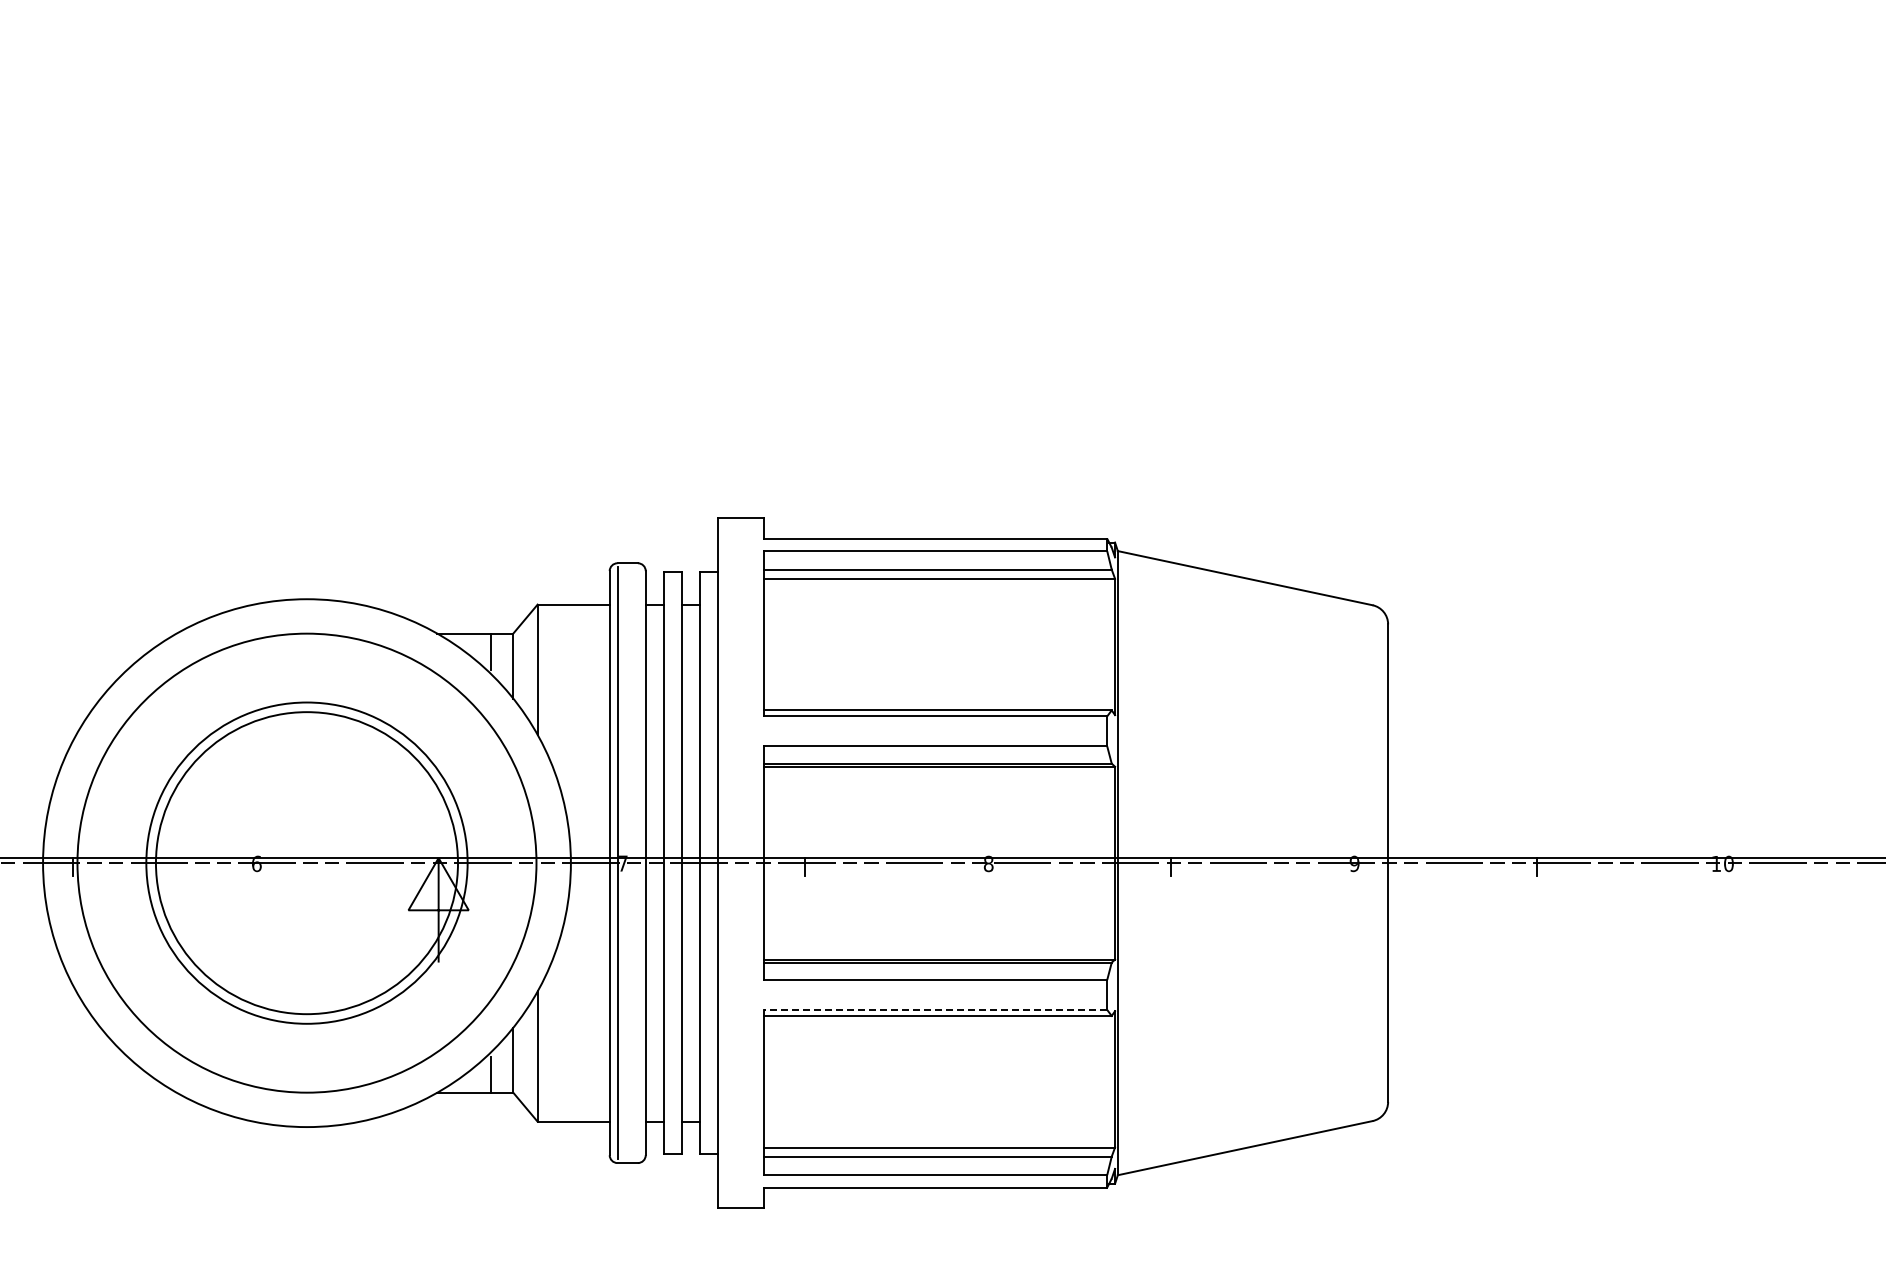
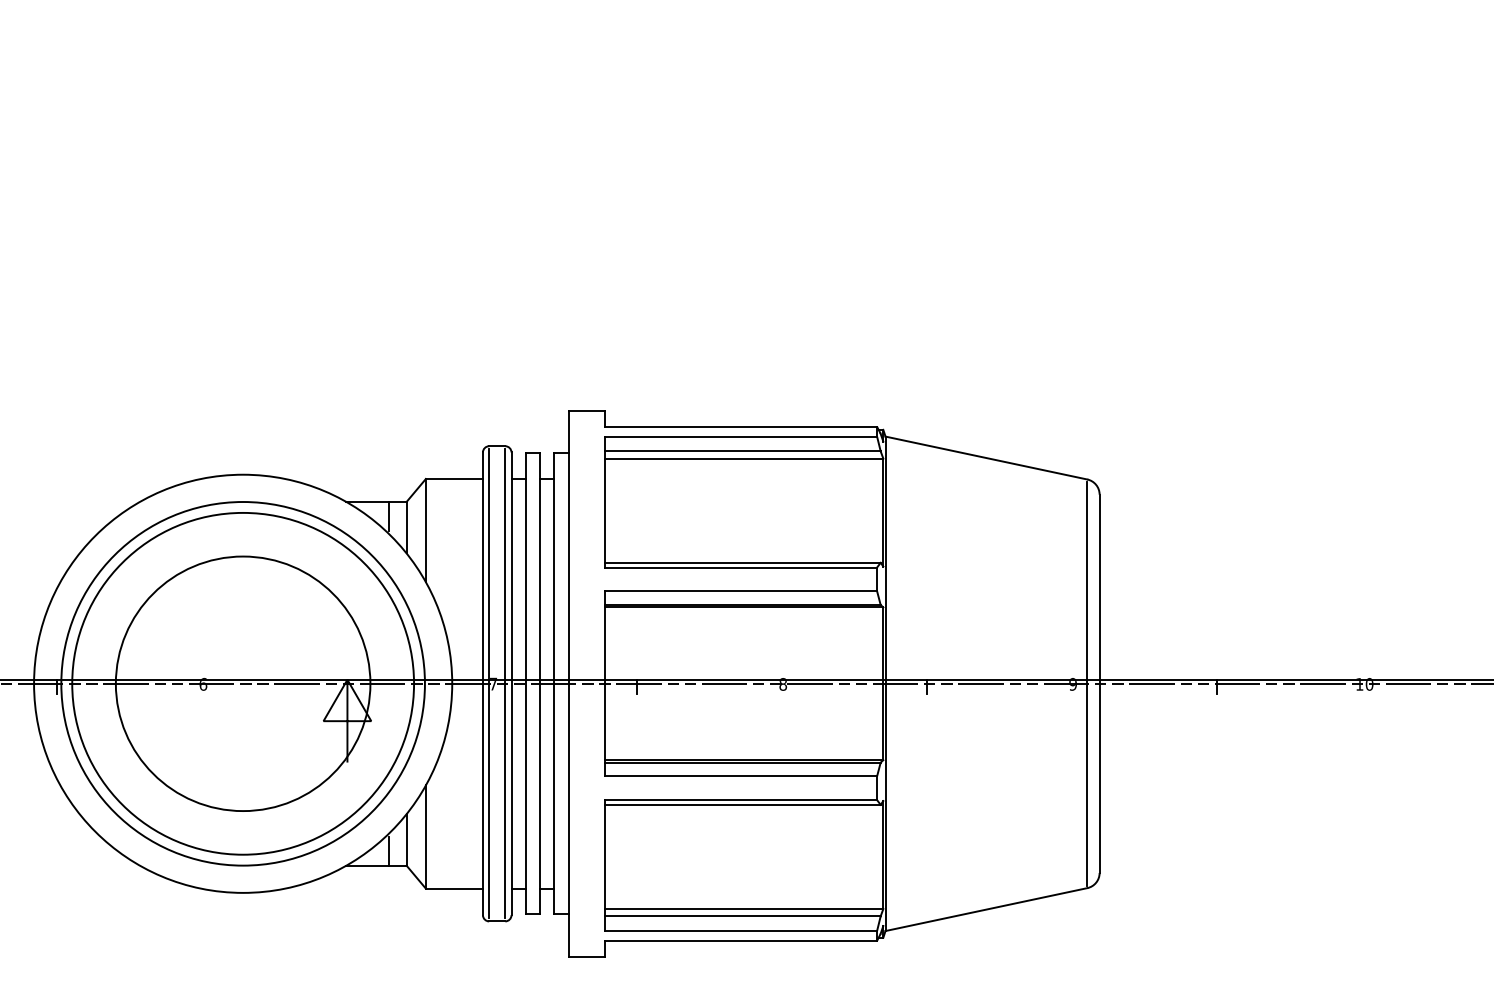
circle: (306, 862) -> (242, 683), size x1.43
line: (637, 862) -> (504, 683), added
line: (1372, 862) -> (1087, 683), added
line: (935, 1009) -> (741, 799), dashed -> solid

